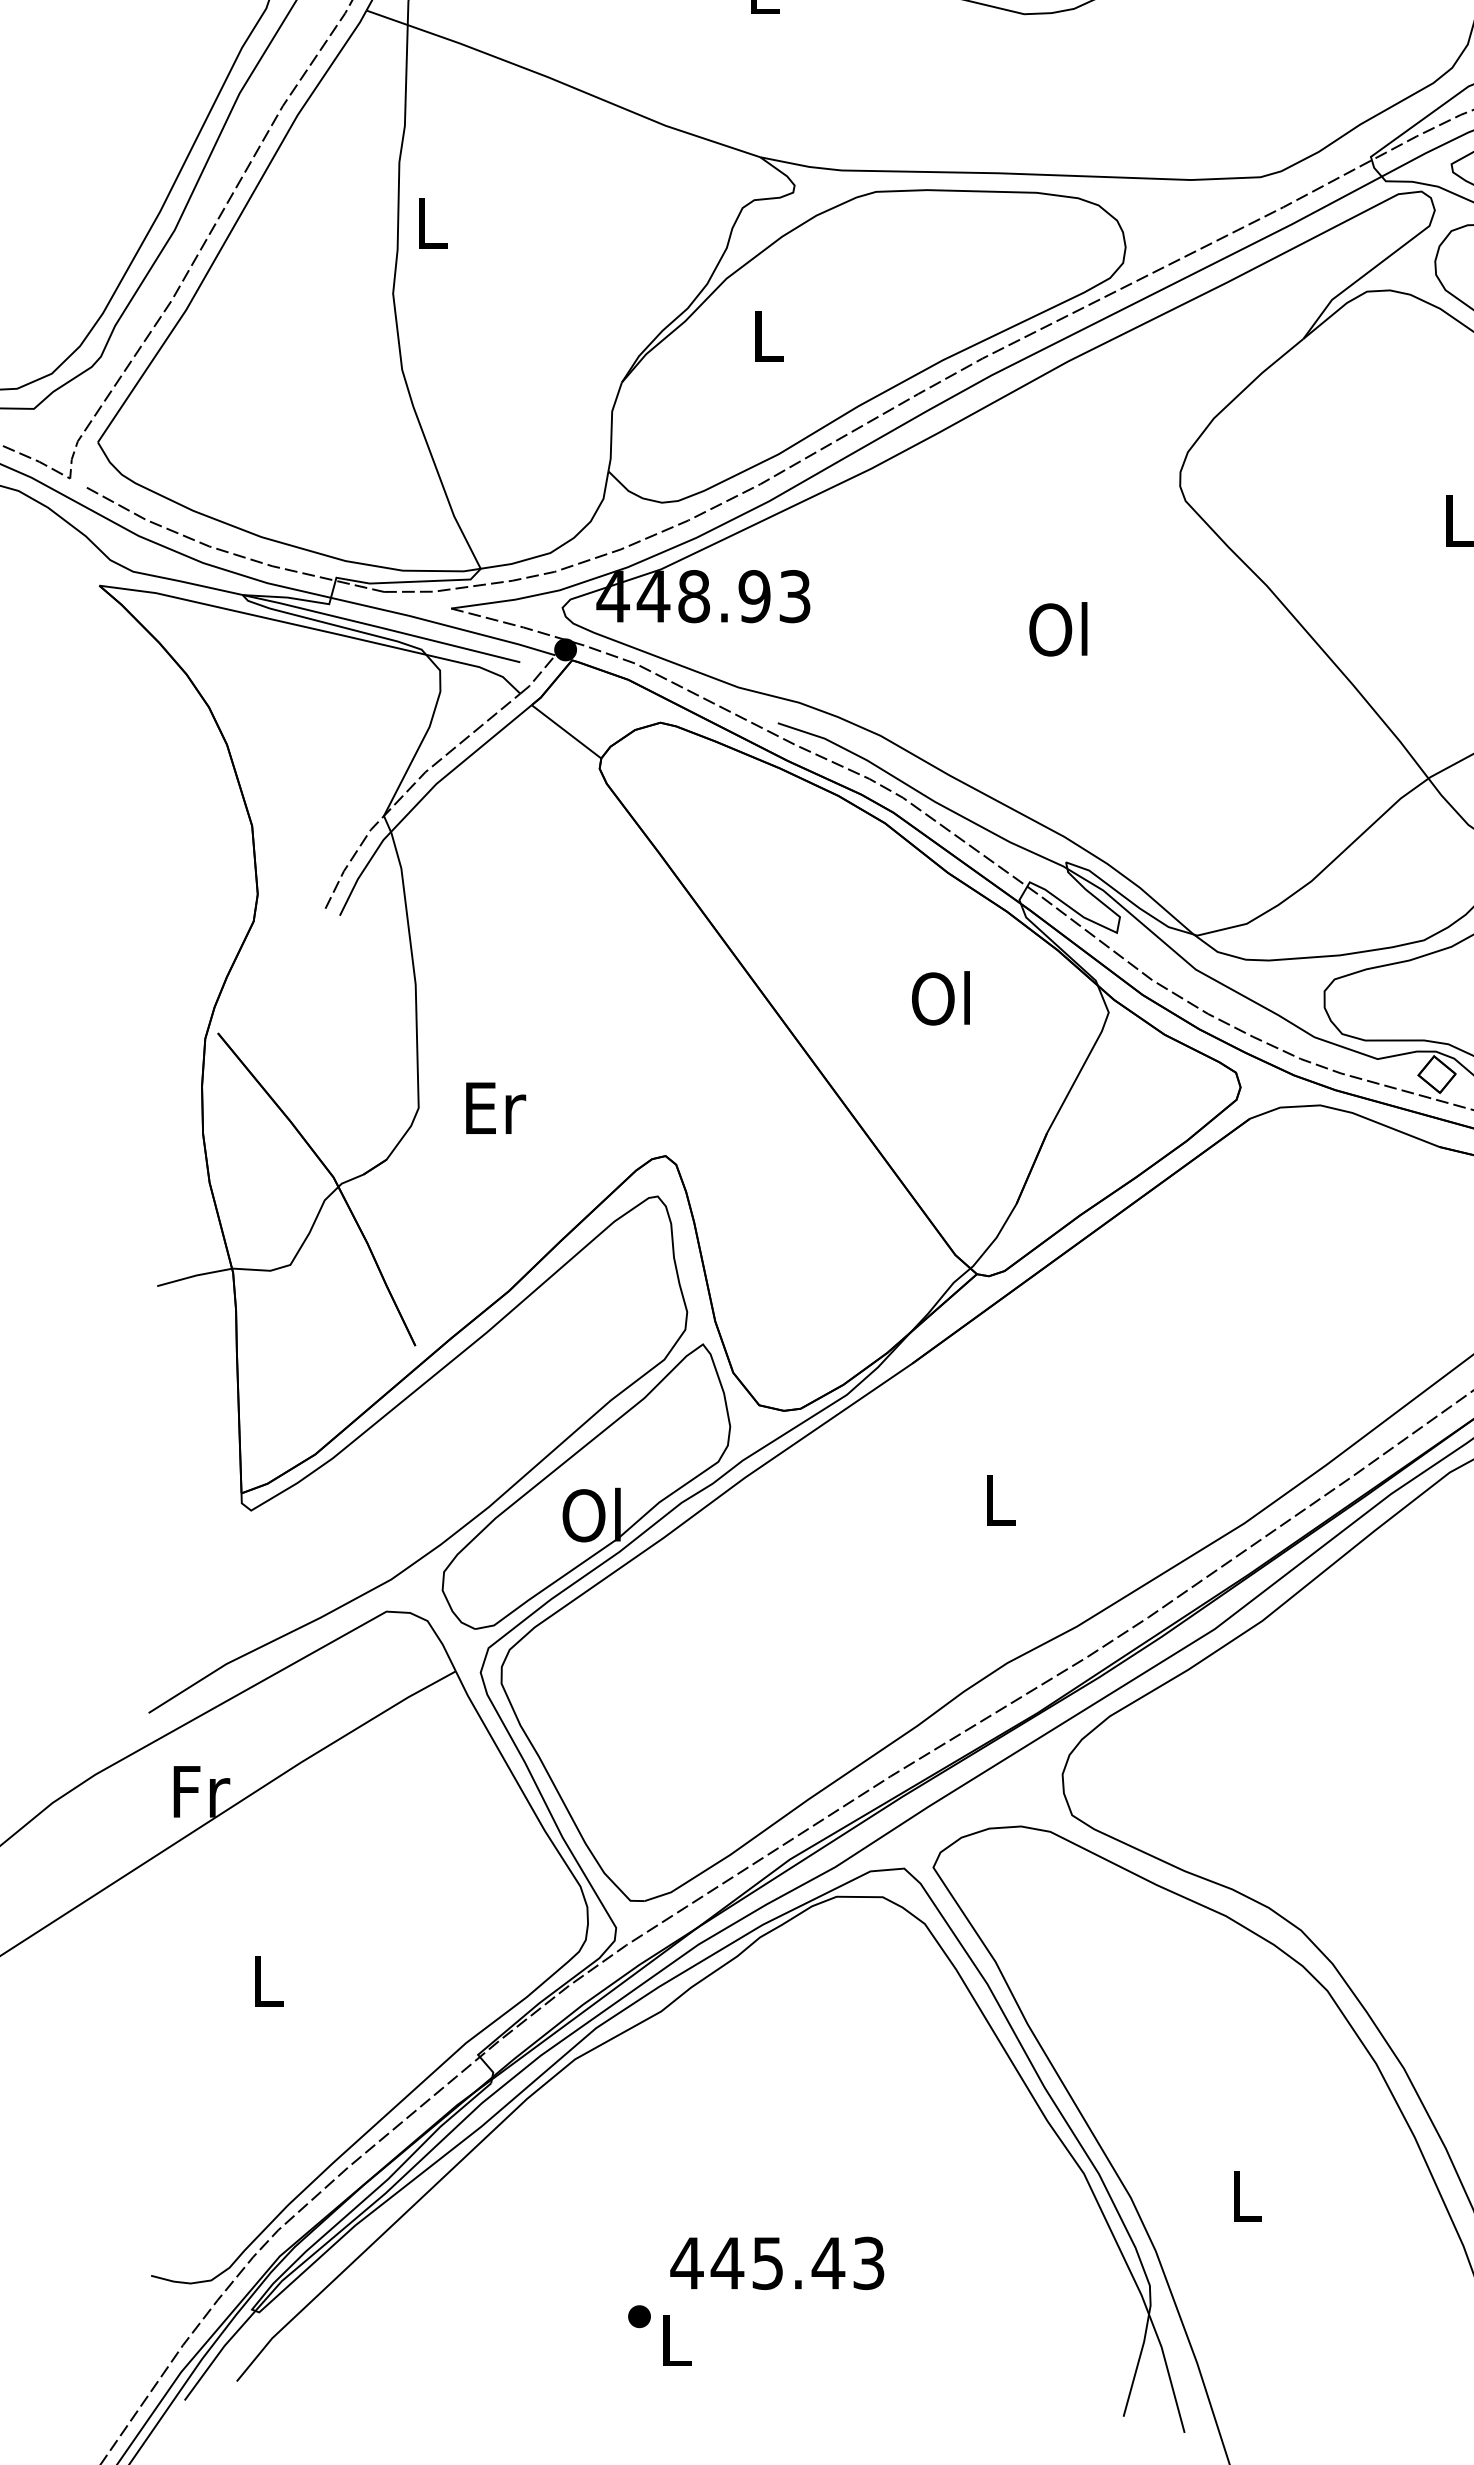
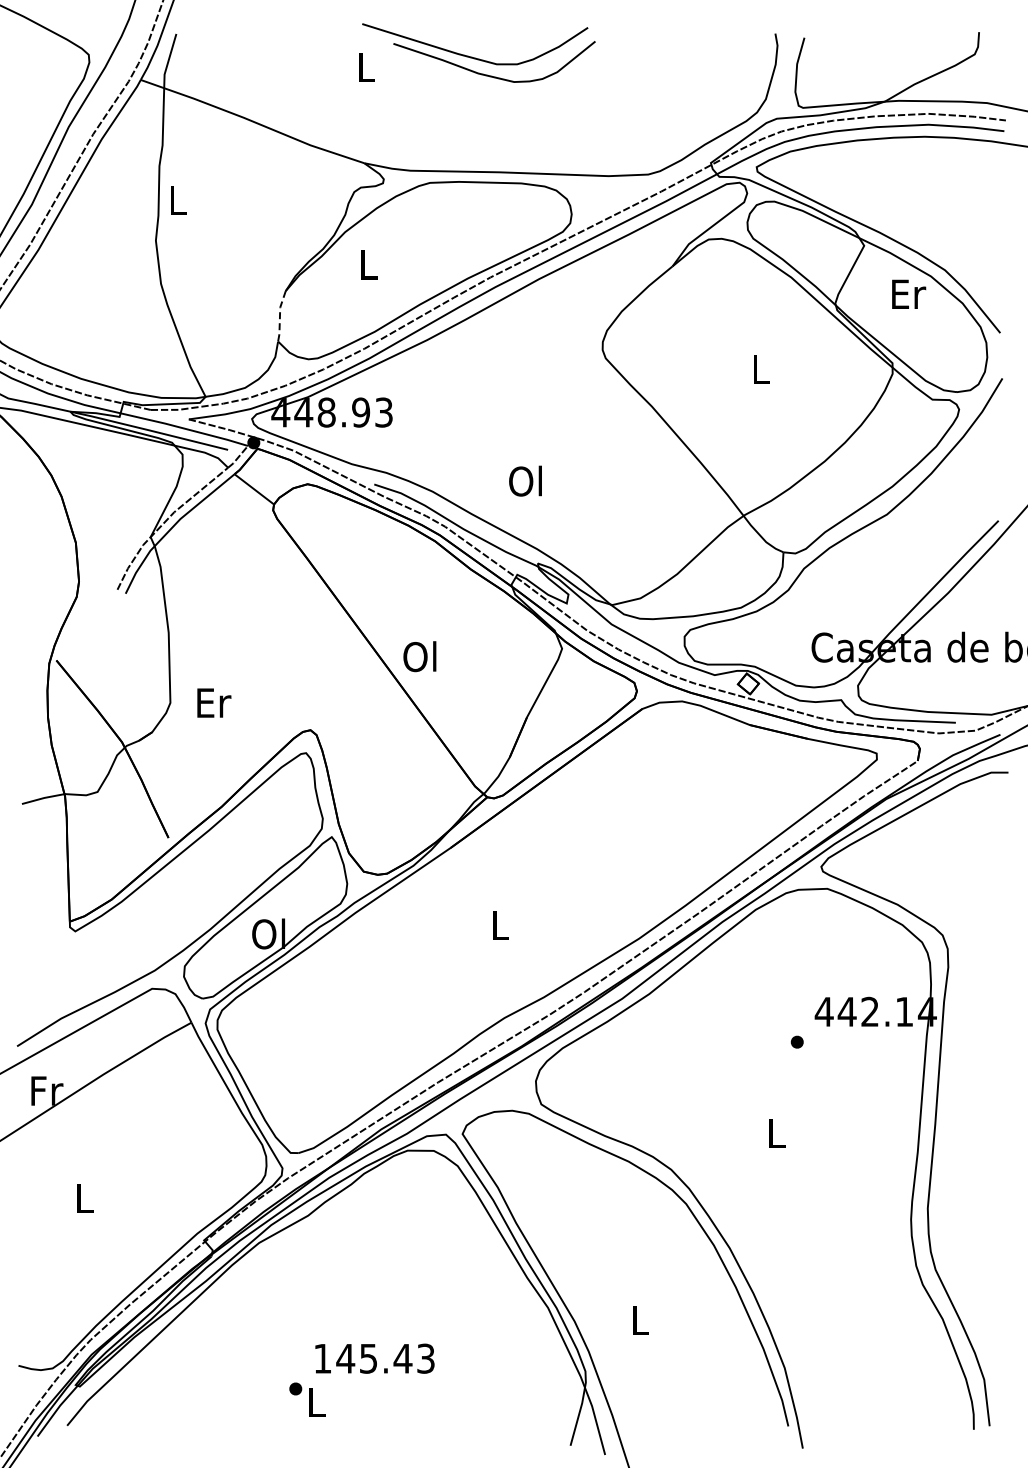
line: (610, 427) -> (279, 316), solid -> dashed
text: (1058, 628) -> (525, 480), moved
text: (940, 998) -> (419, 656), moved
text: (686, 2262) -> (322, 1358), 445.43 -> 145.43

